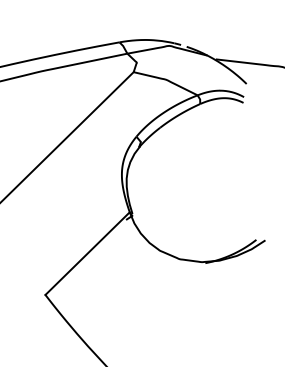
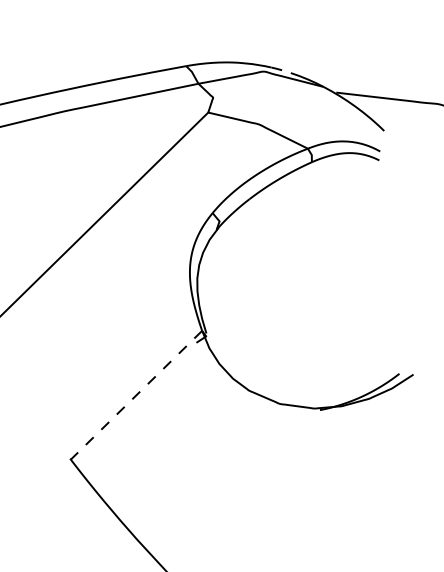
line: (87, 253) -> (136, 395), solid -> dashed

